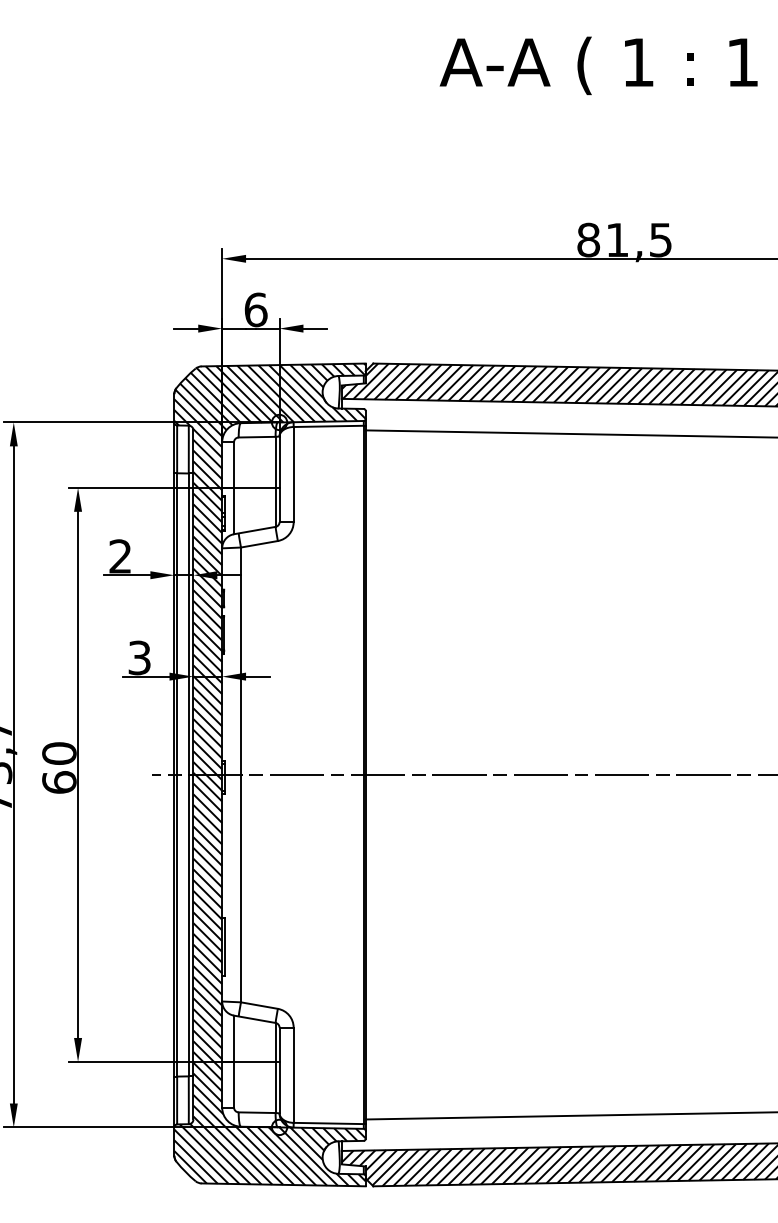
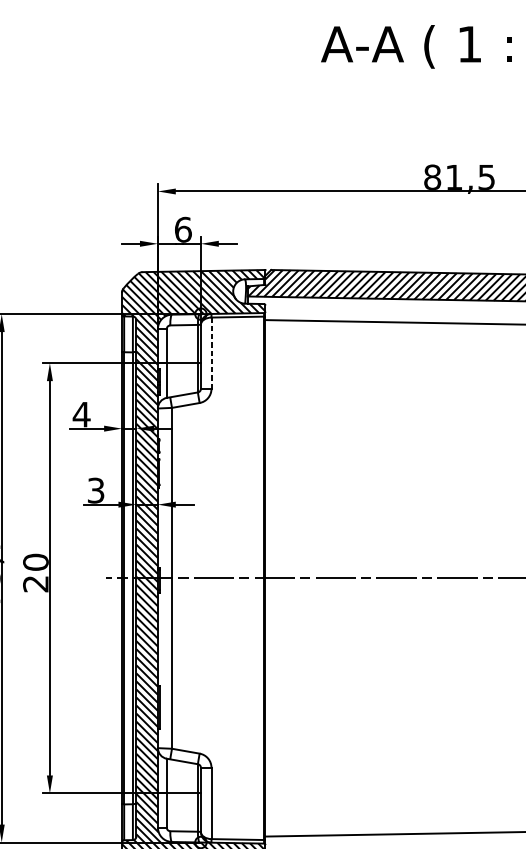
line: (293, 474) -> (211, 353), solid -> dashed
text: (120, 556) -> (81, 414), 2 -> 4
text: (59, 782) -> (35, 584), 60 -> 20

